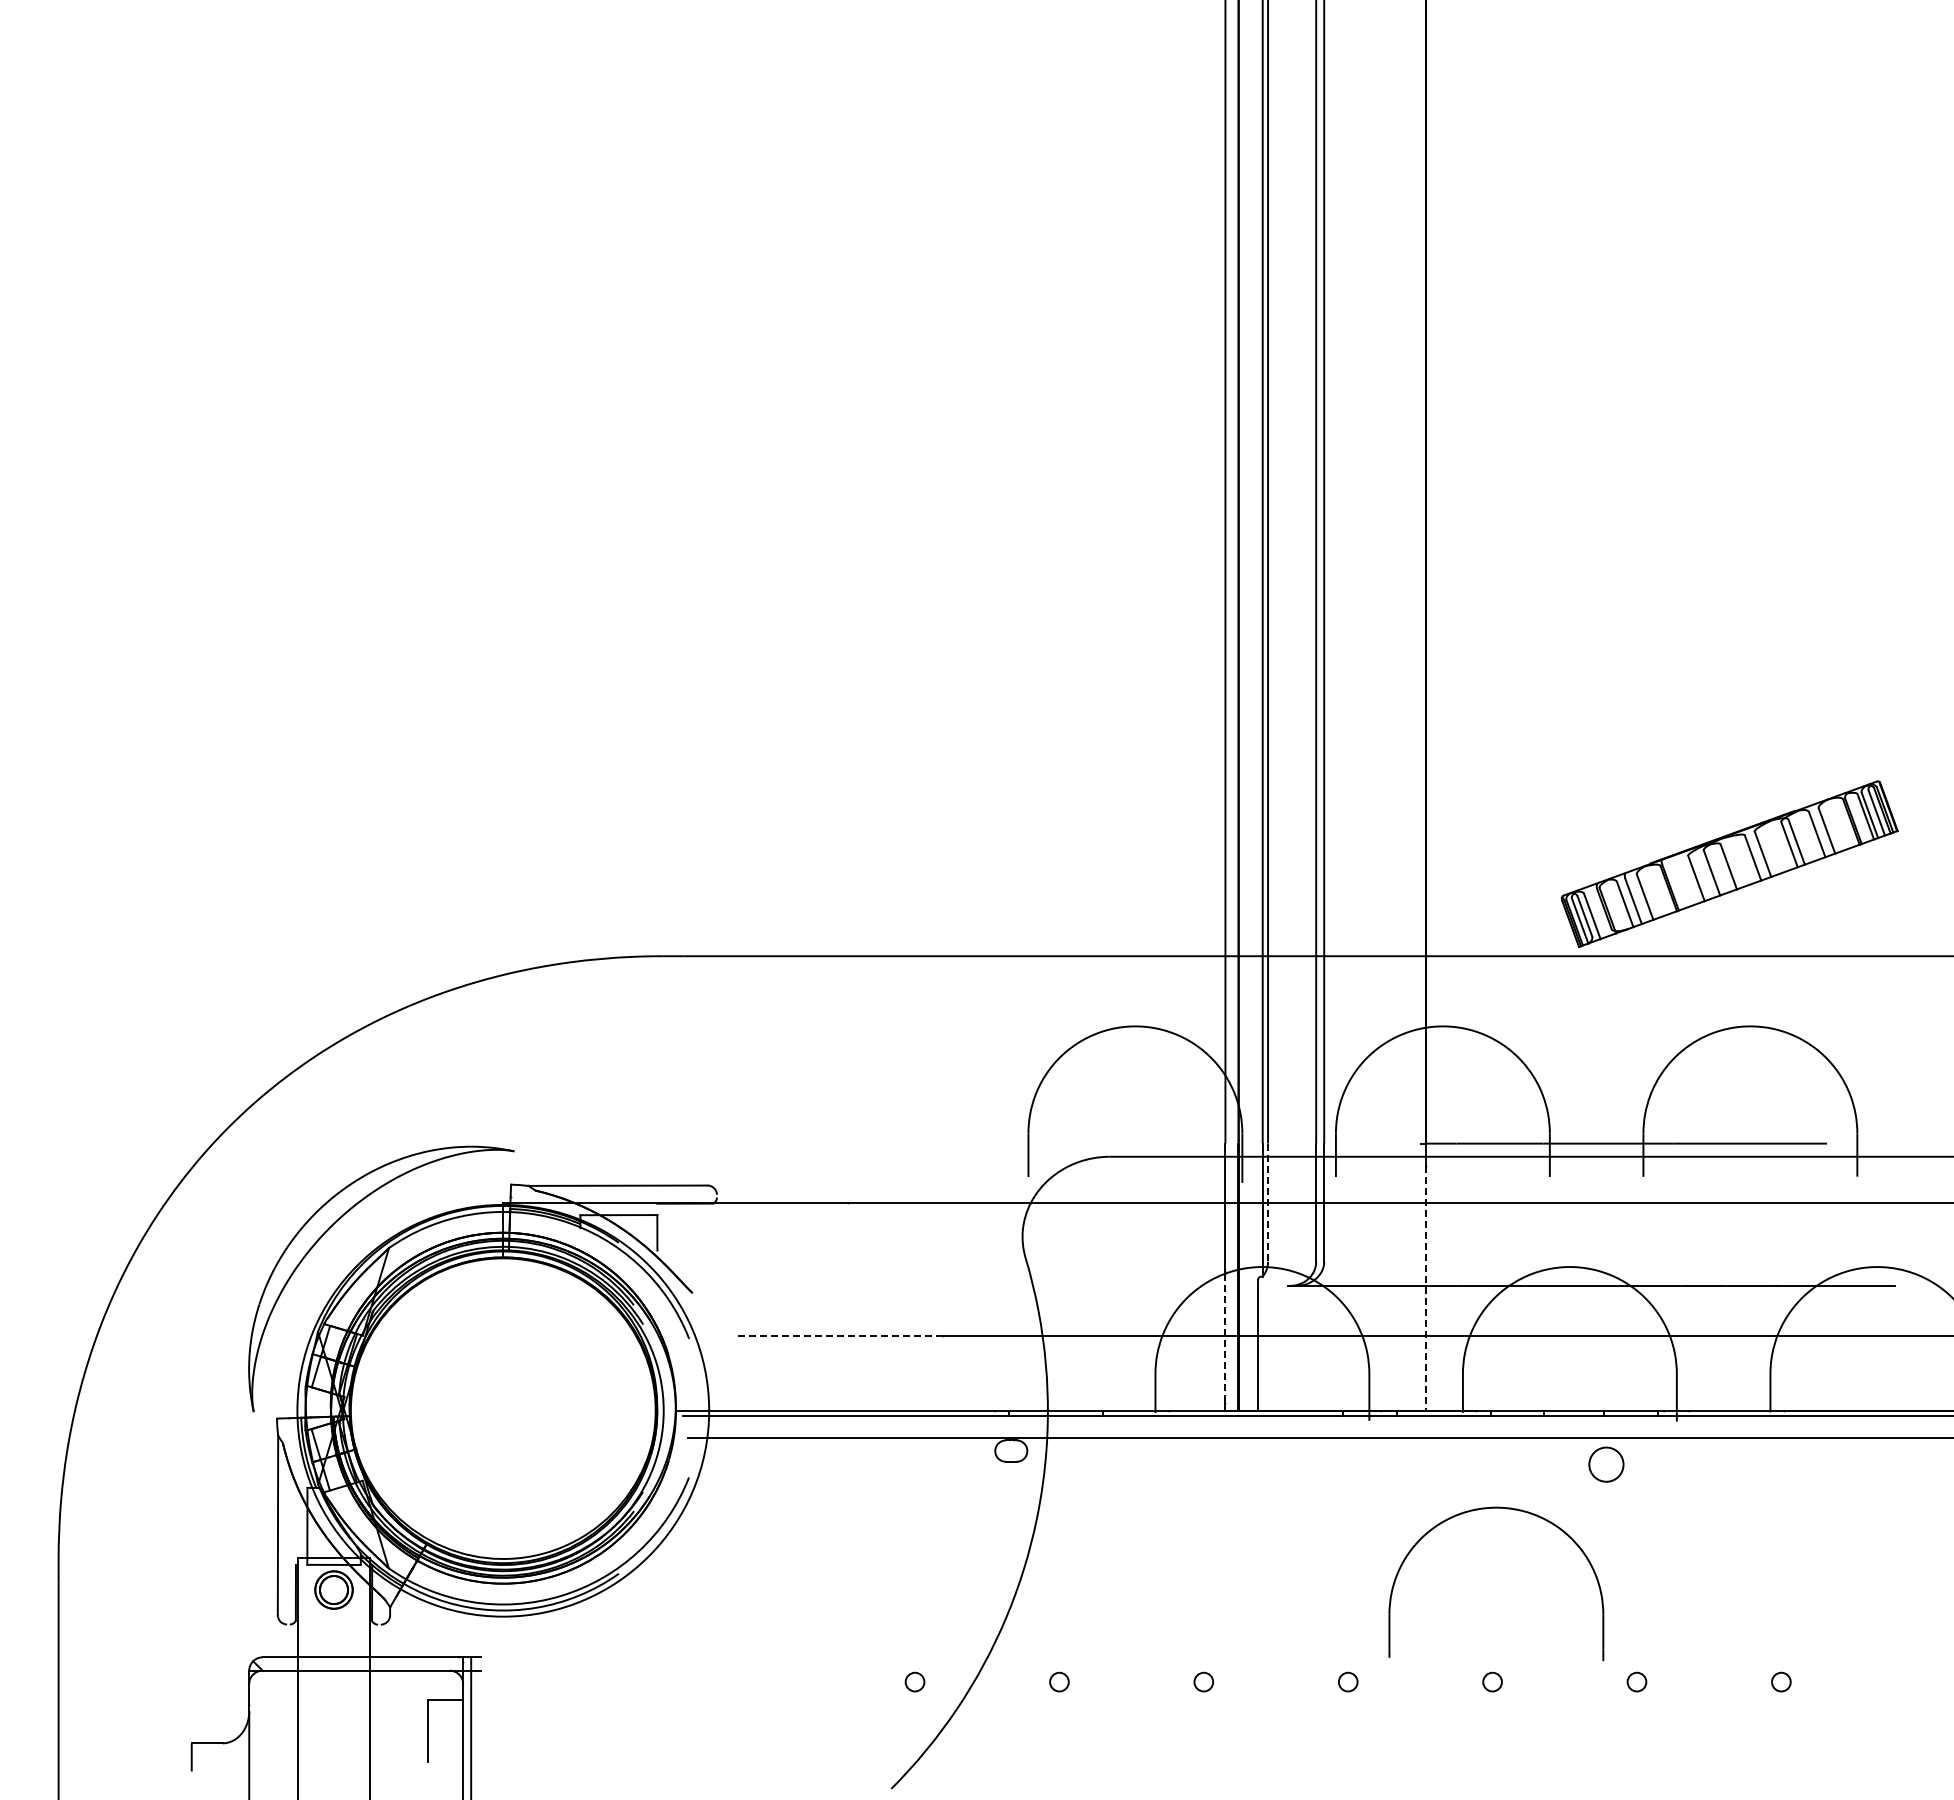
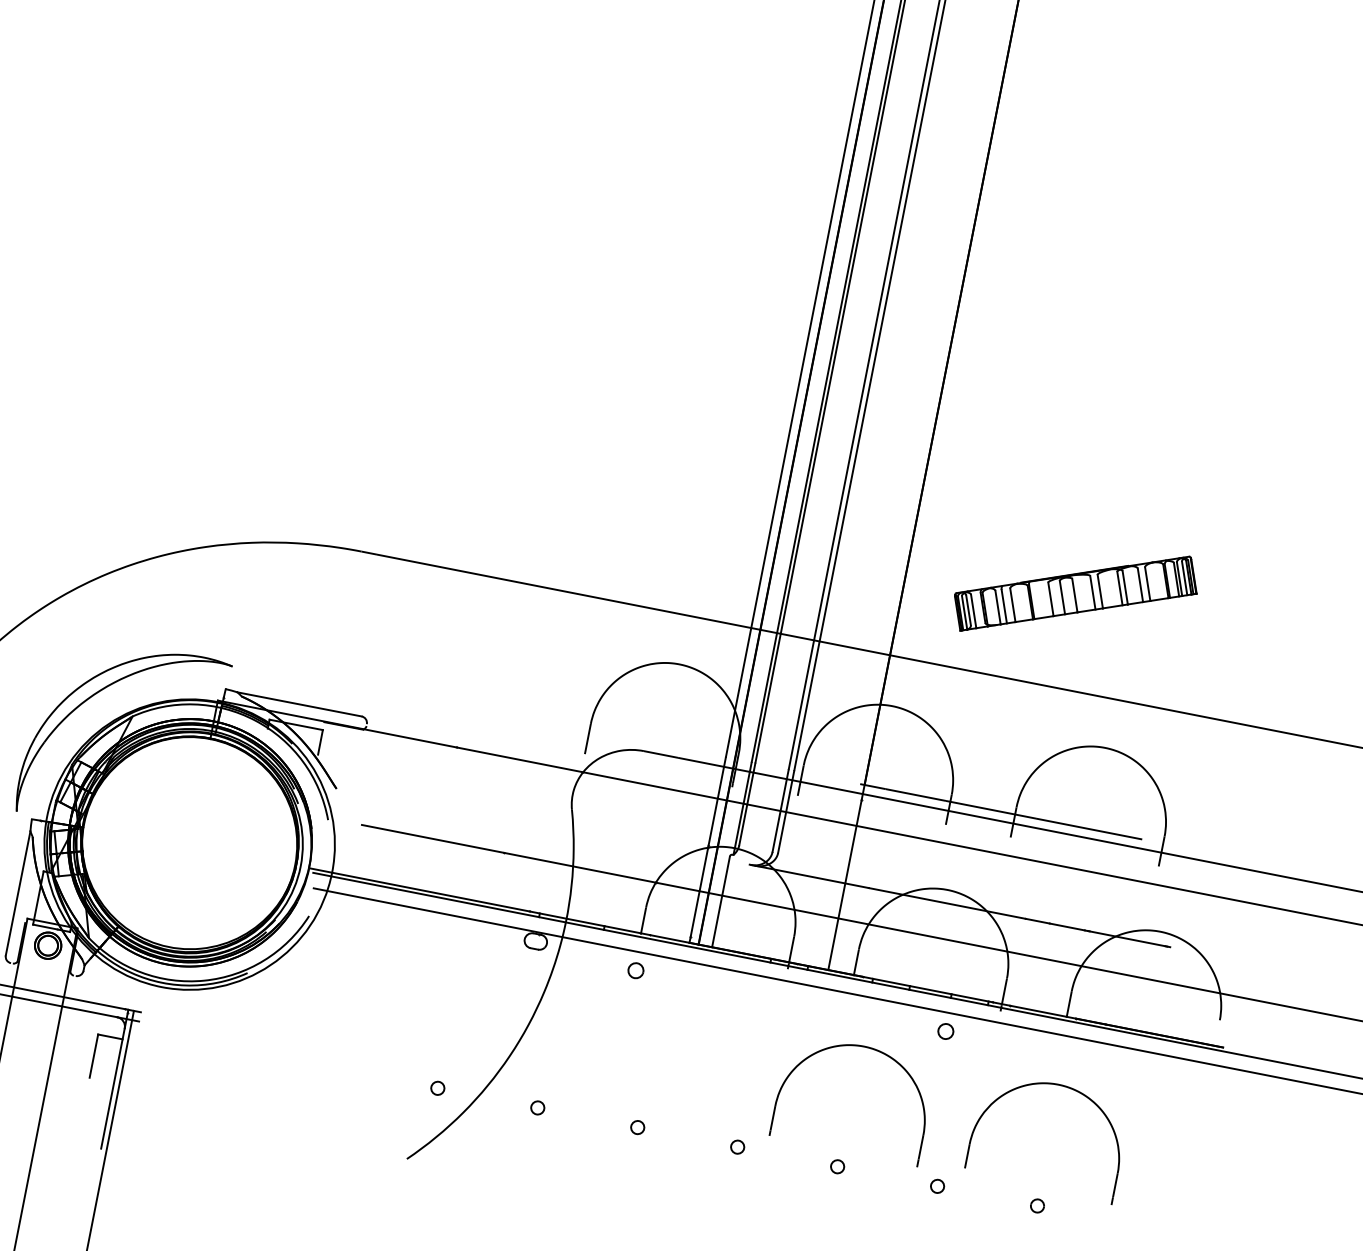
part: (1729, 863) -> (1075, 593), moved
line: (1268, 1203) -> (747, 805), dashed -> solid
line: (1425, 1288) -> (844, 885), dashed -> solid
line: (840, 1336) -> (433, 838), dashed -> solid
line: (1225, 1338) -> (699, 892), dashed -> solid
part: (1158, 1463) -> (636, 970), added
circle: (1605, 1463) -> (945, 1030), size x0.62
part: (1766, 1509) -> (1050, 1084), added

